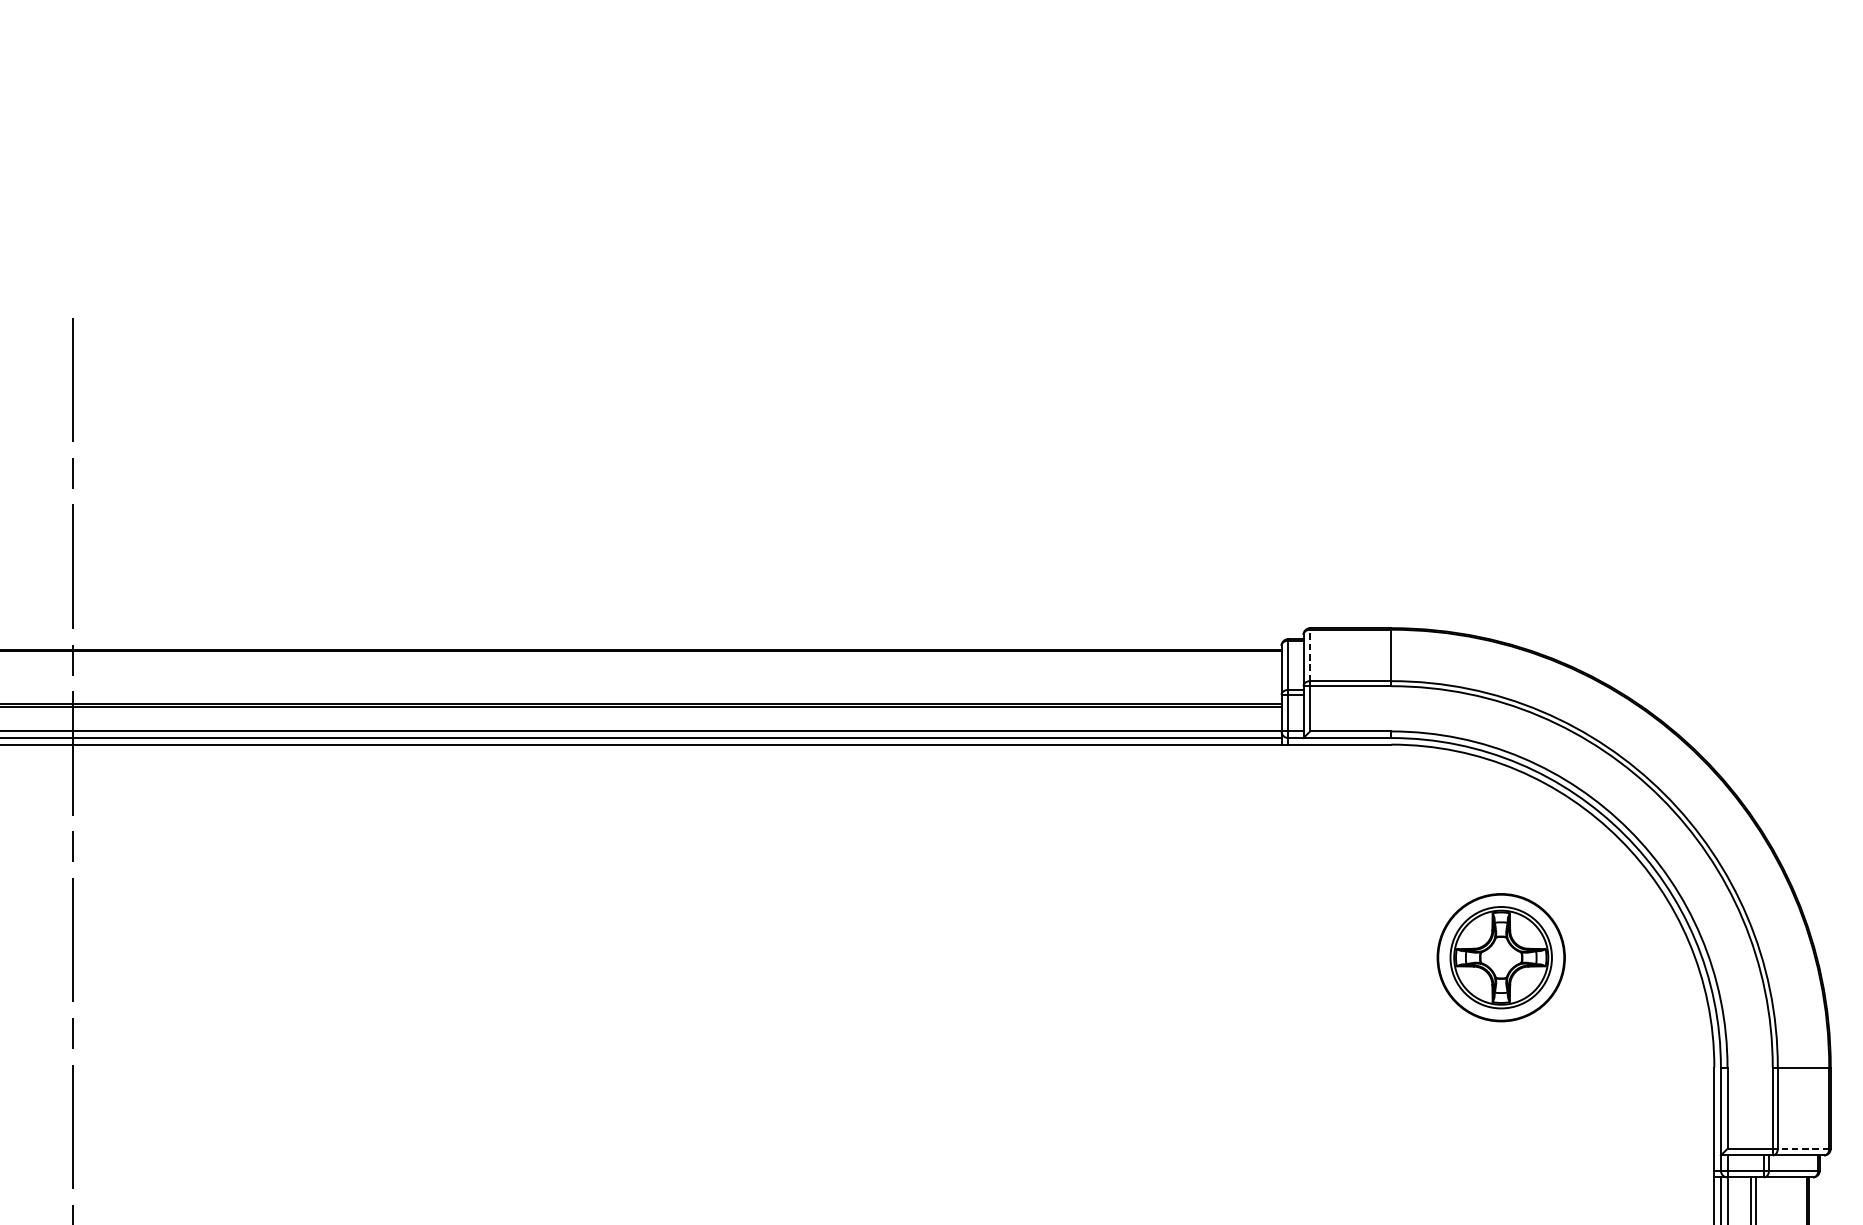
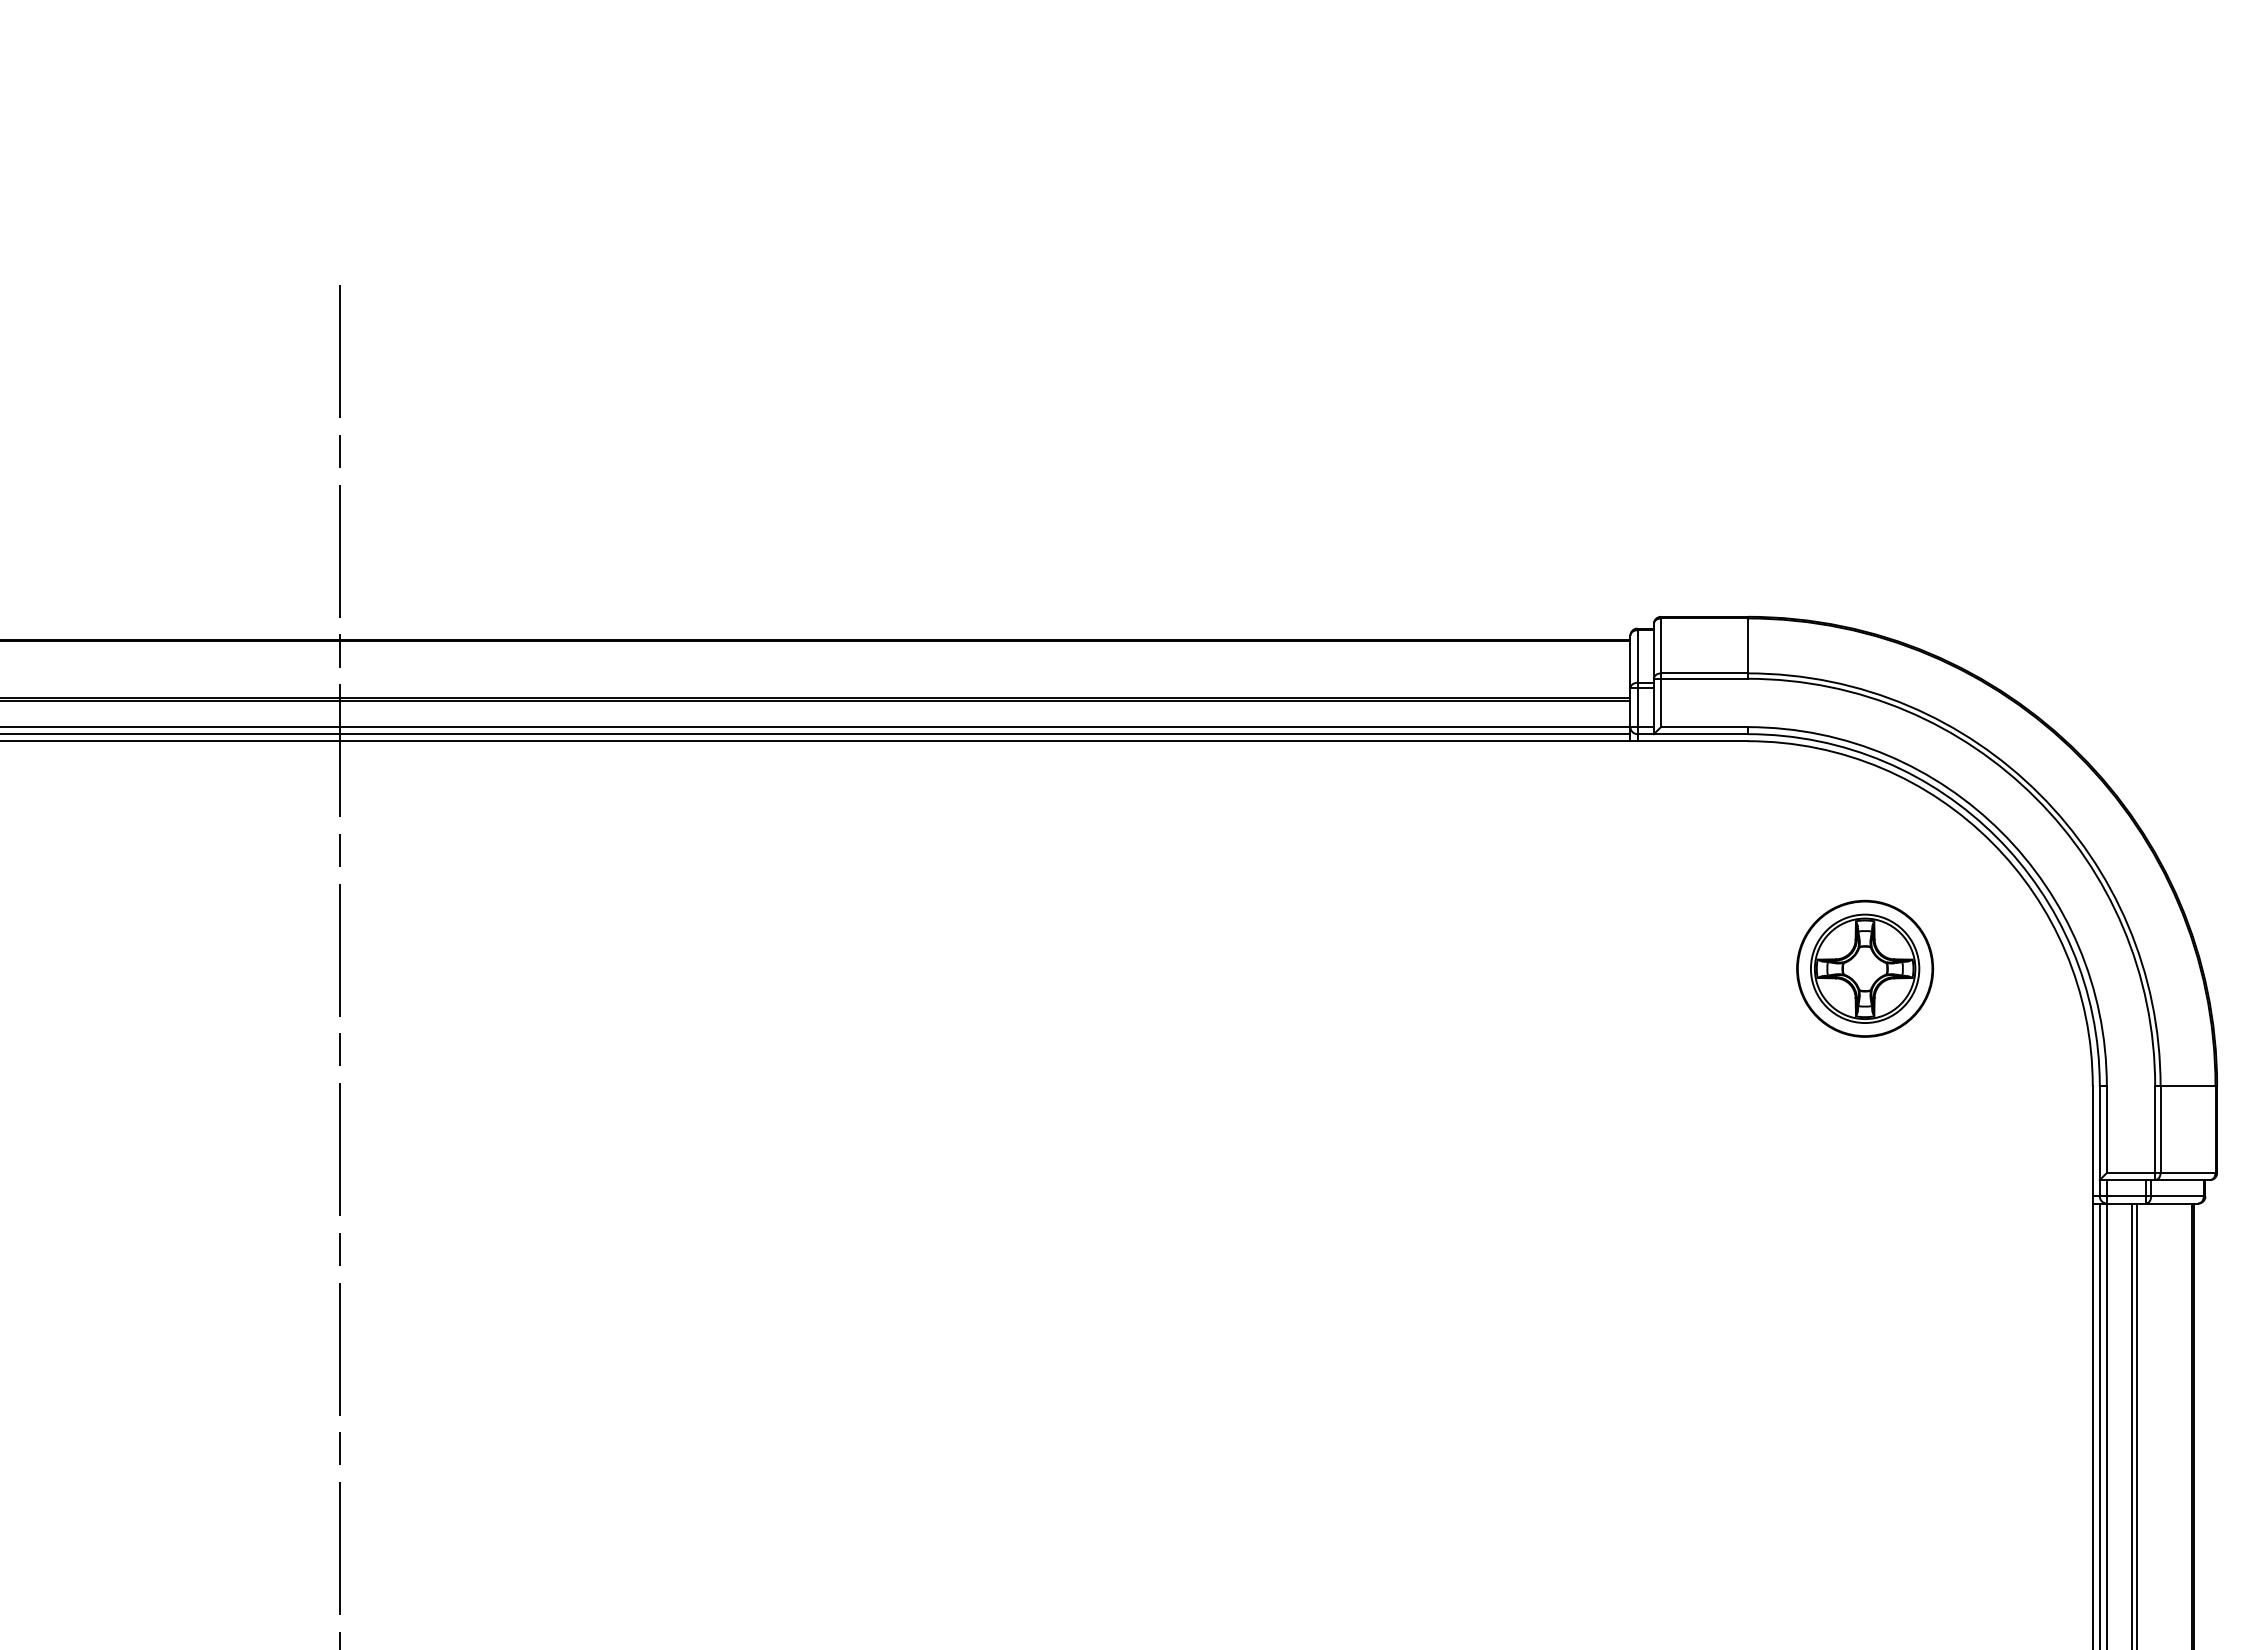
line: (1309, 655) -> (1660, 645), dashed -> solid
line: (1803, 1149) -> (2187, 1173), dashed -> solid

